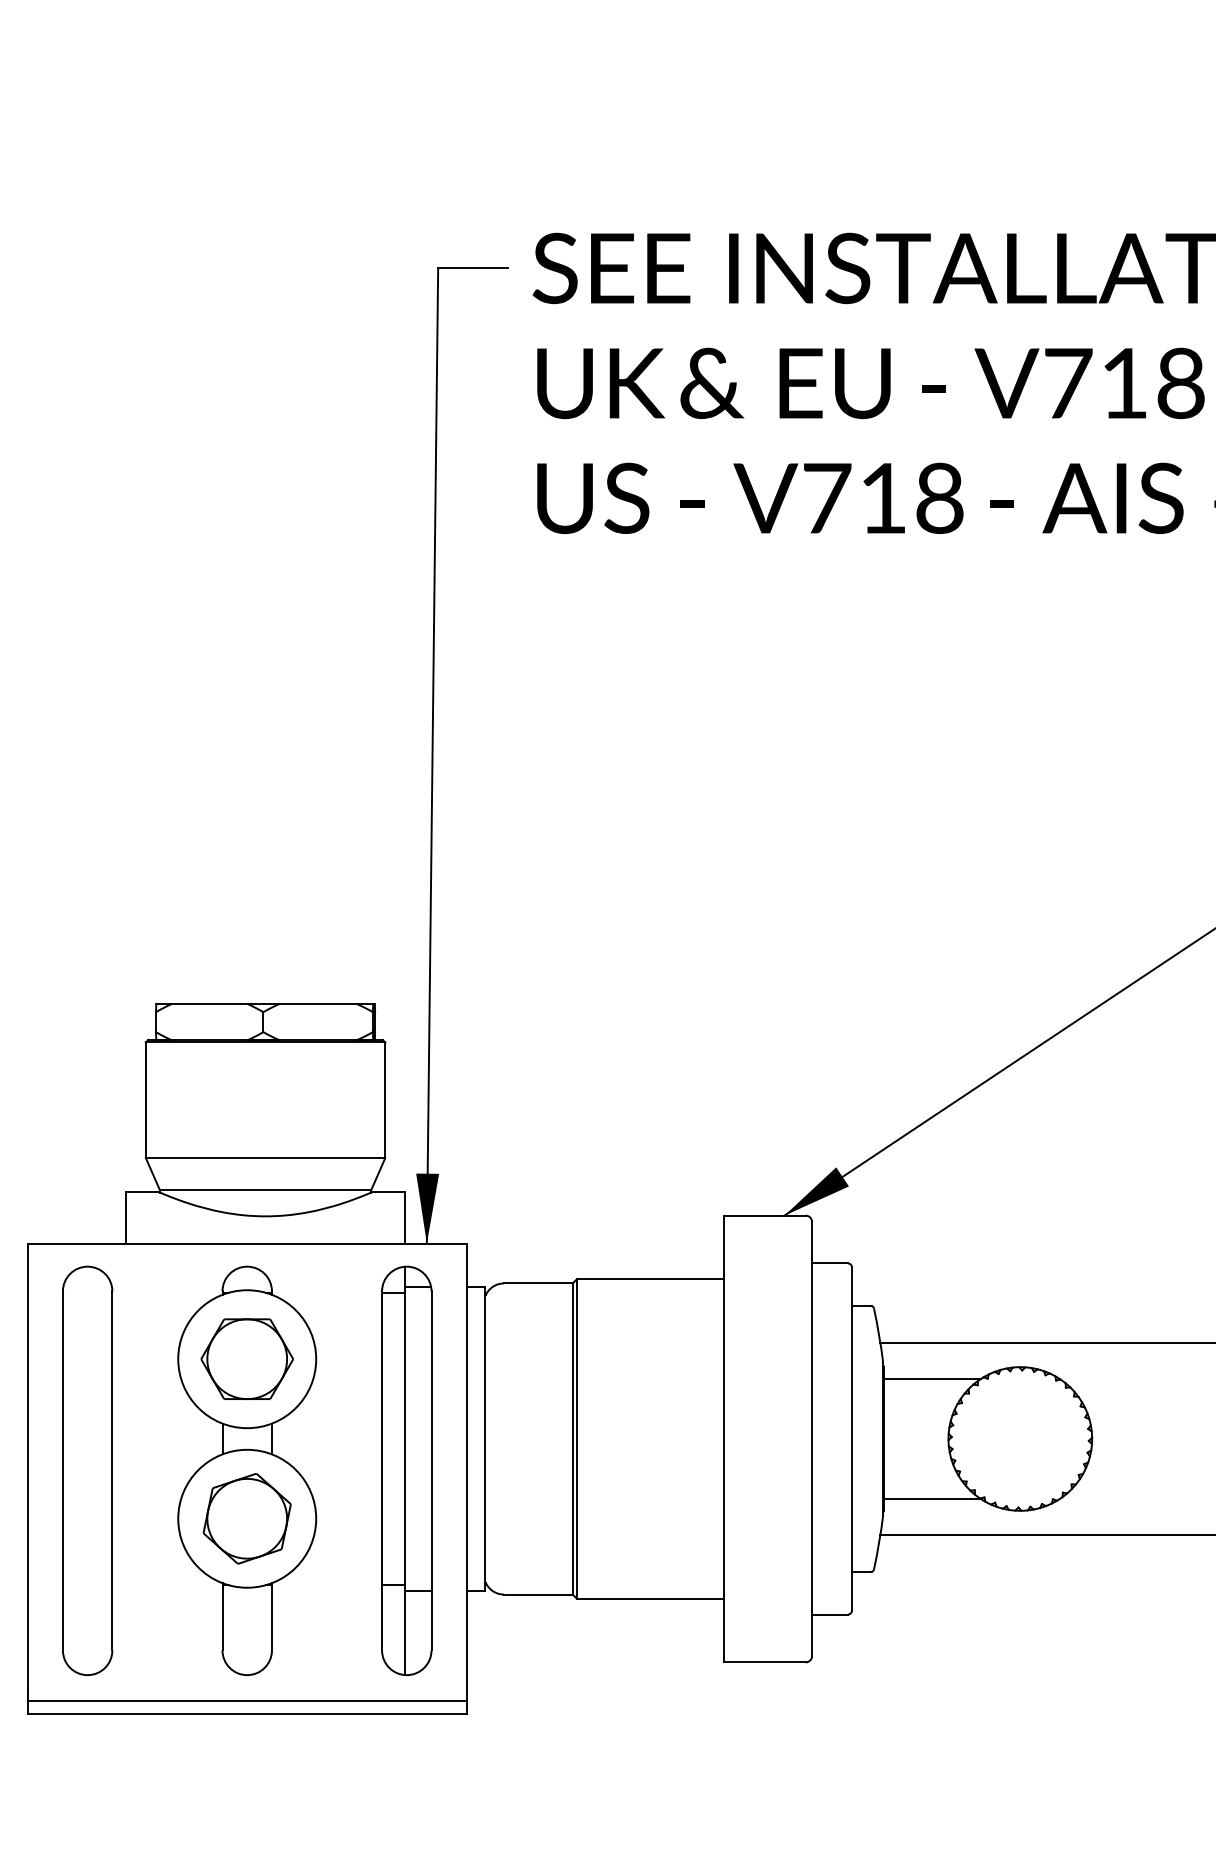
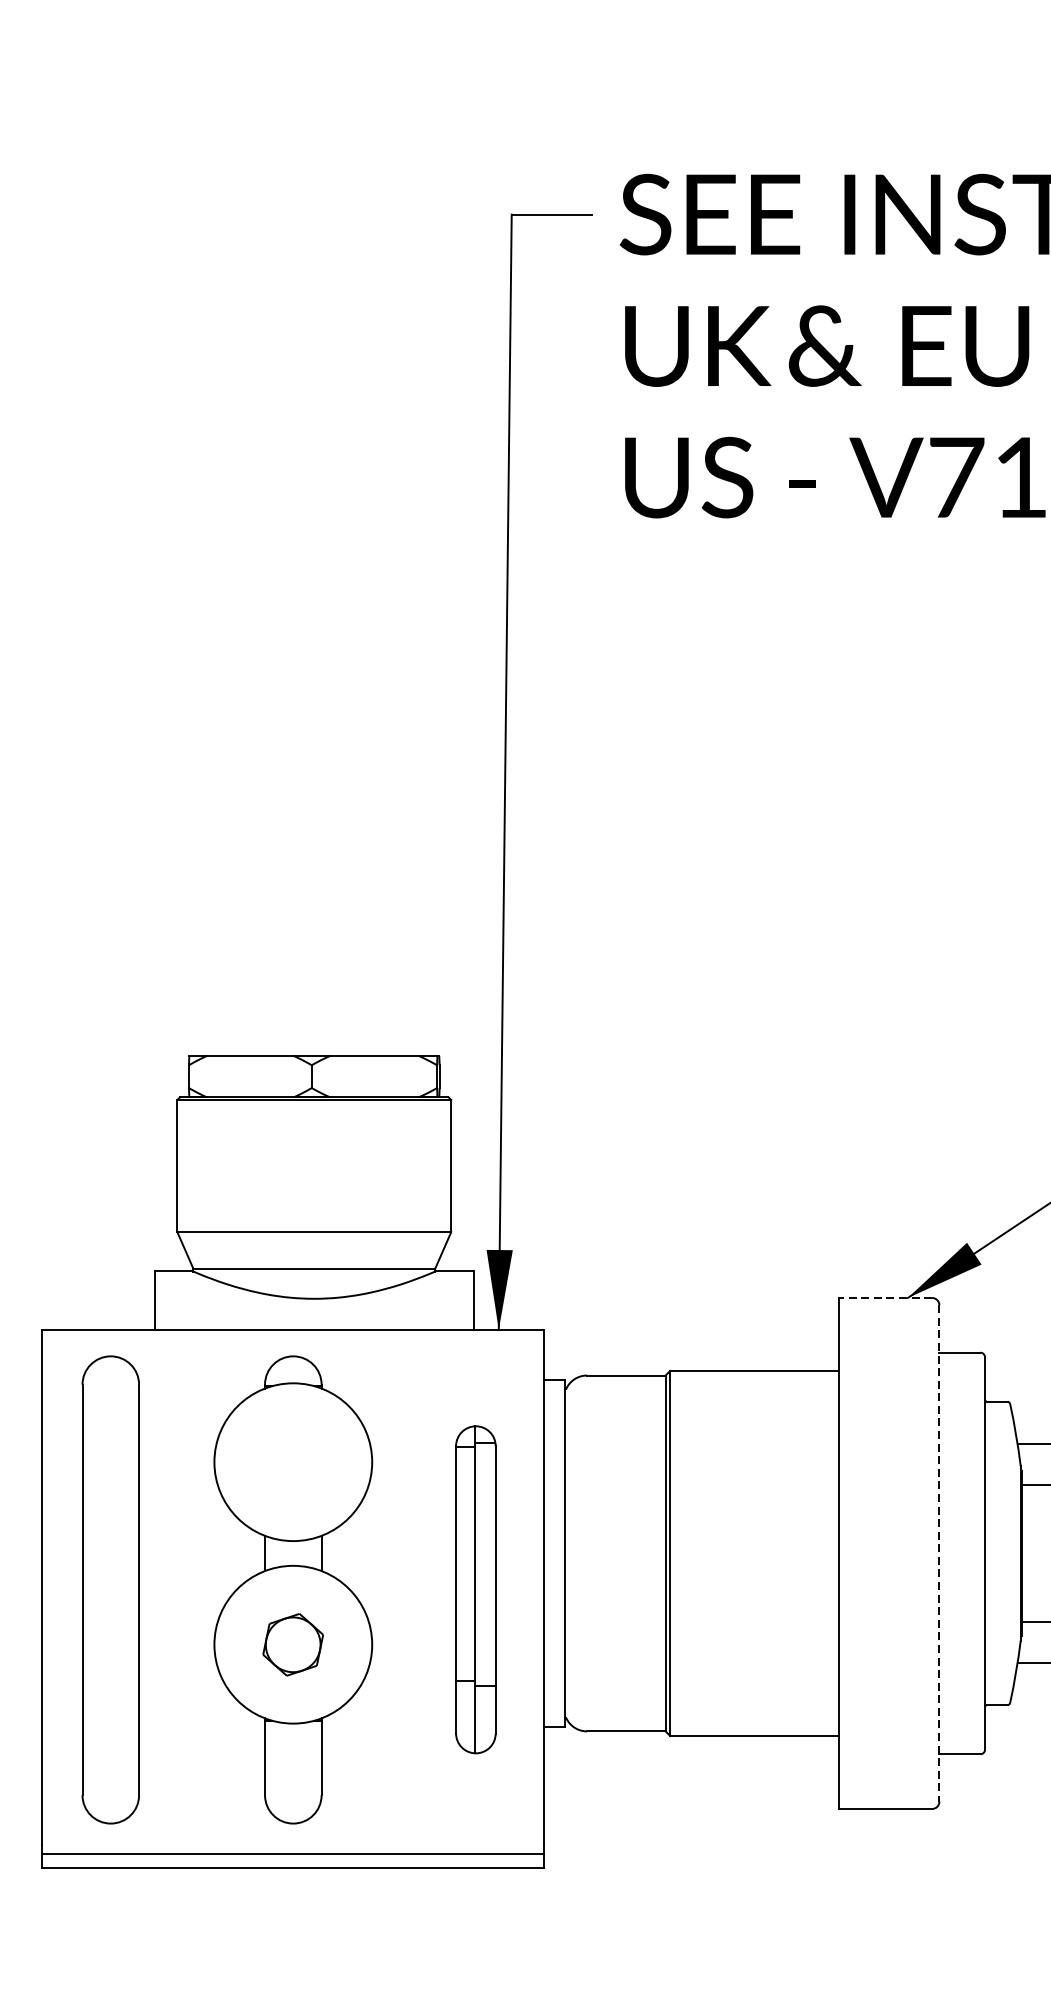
line: (765, 1215) -> (886, 1297), solid -> dashed
part: (246, 1359) -> (292, 1462), removed
line: (812, 1439) -> (939, 1554), solid -> dashed
part: (406, 1470) -> (475, 1589), size x0.7
part: (246, 1518) -> (292, 1644), size x0.6

